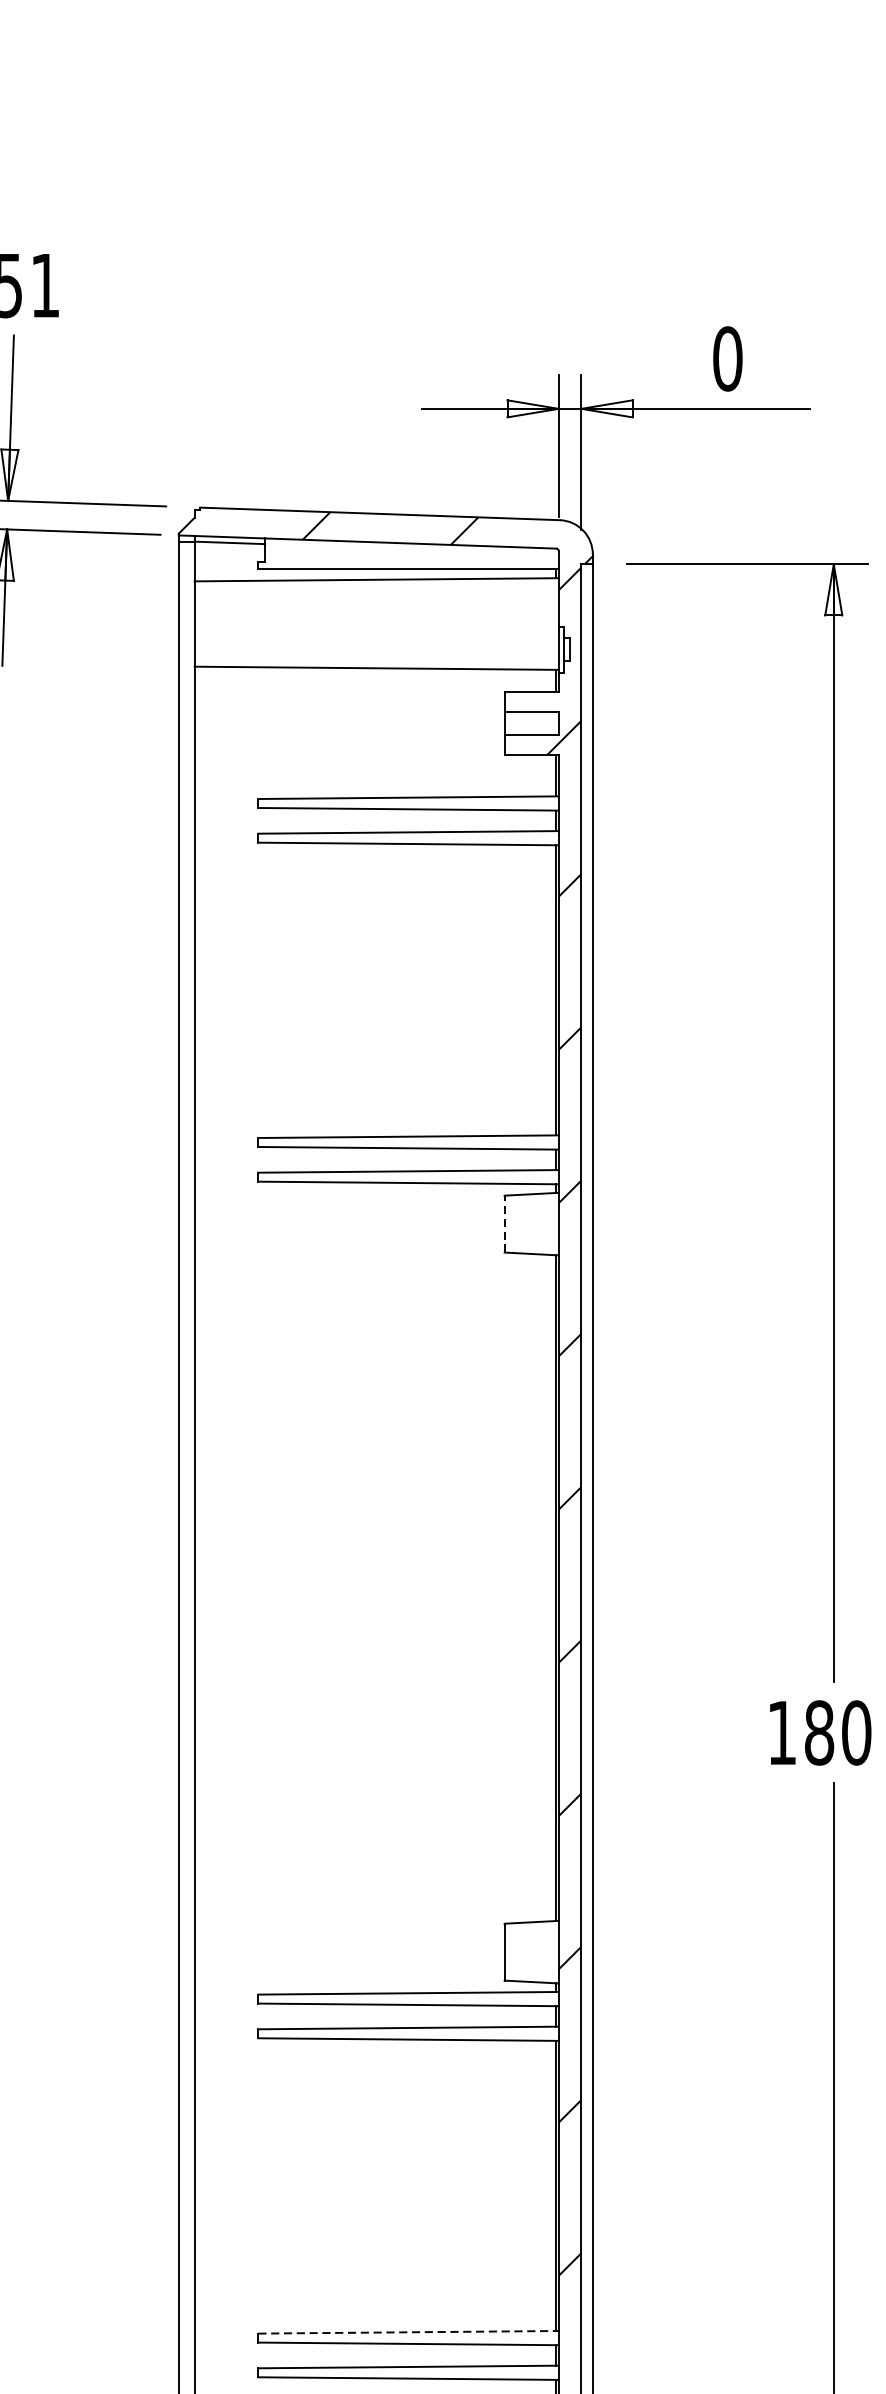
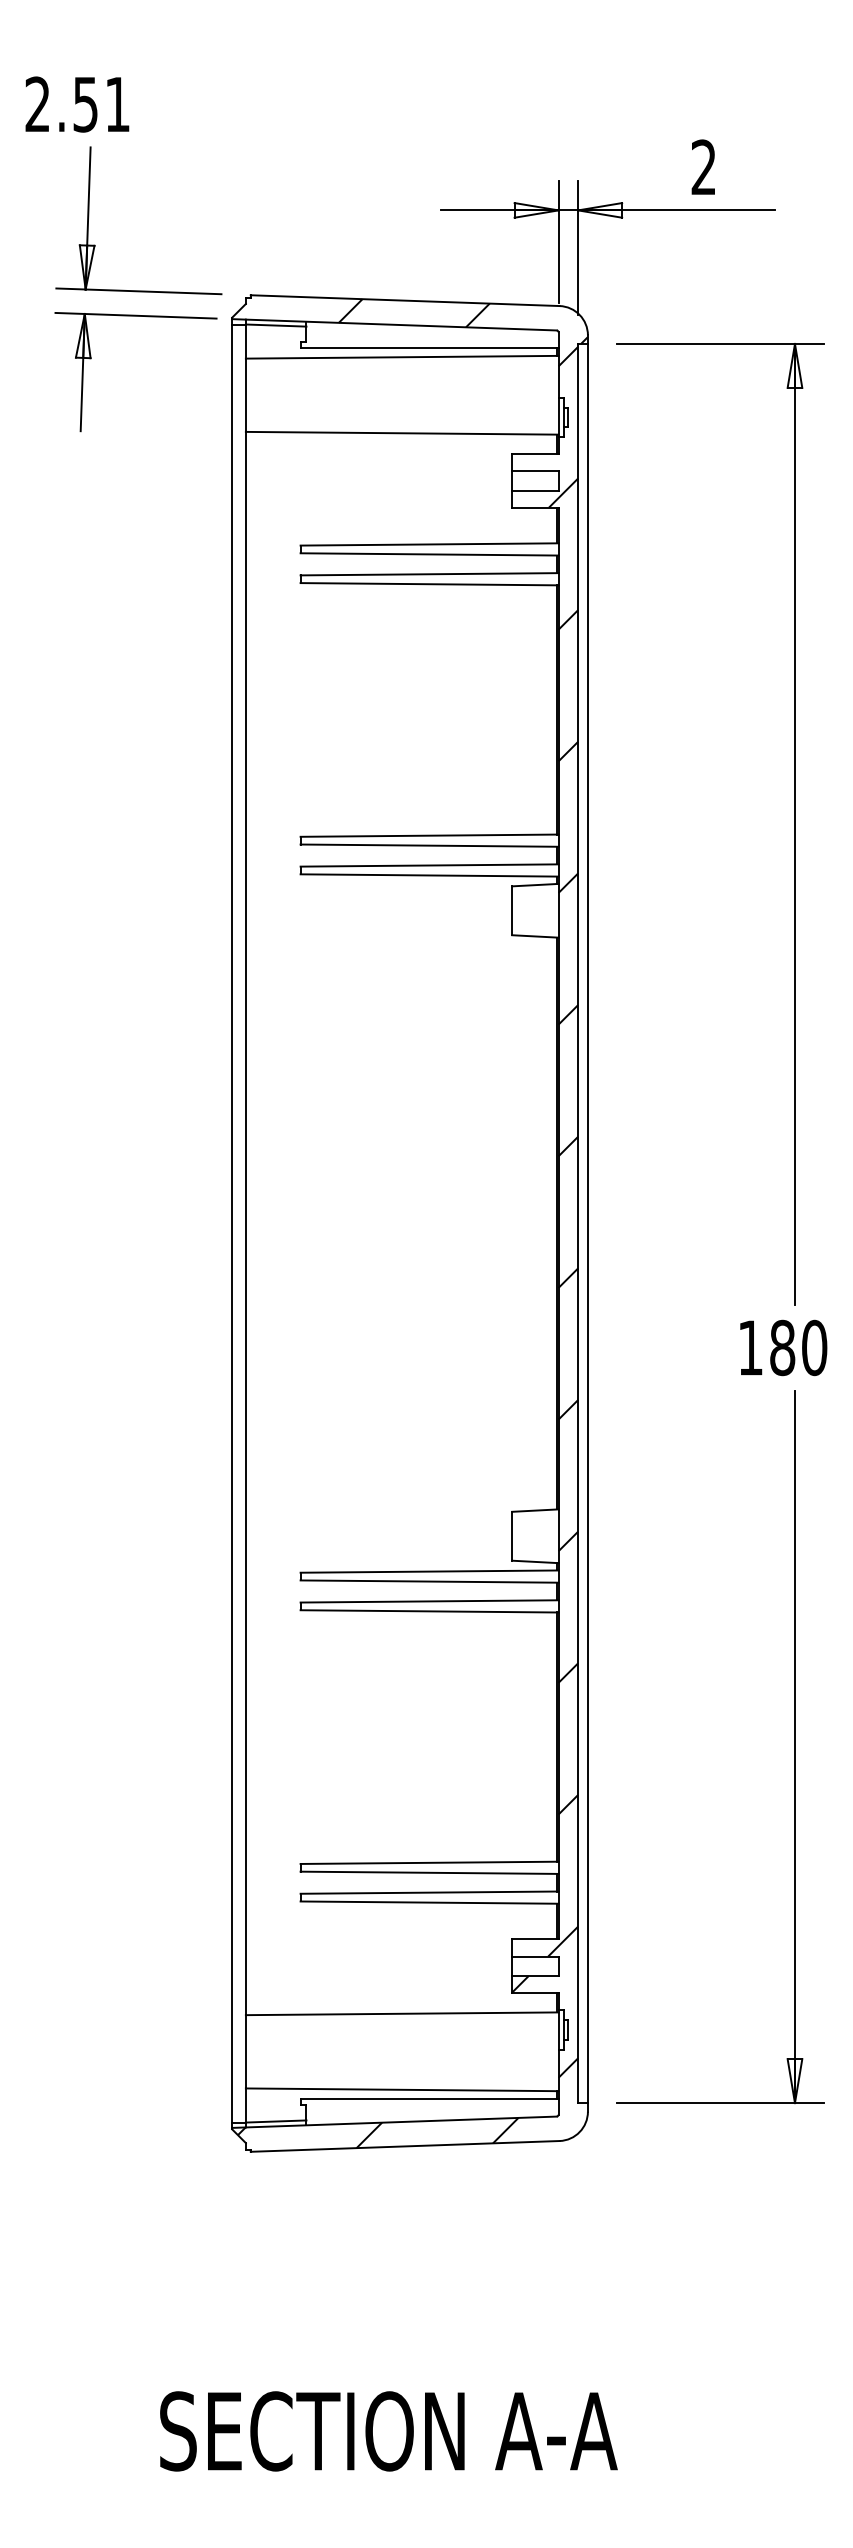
text: (727, 358) -> (703, 167), 0 -> 2
line: (504, 1223) -> (512, 910), dashed -> solid
line: (409, 2331) -> (430, 1862), dashed -> solid

